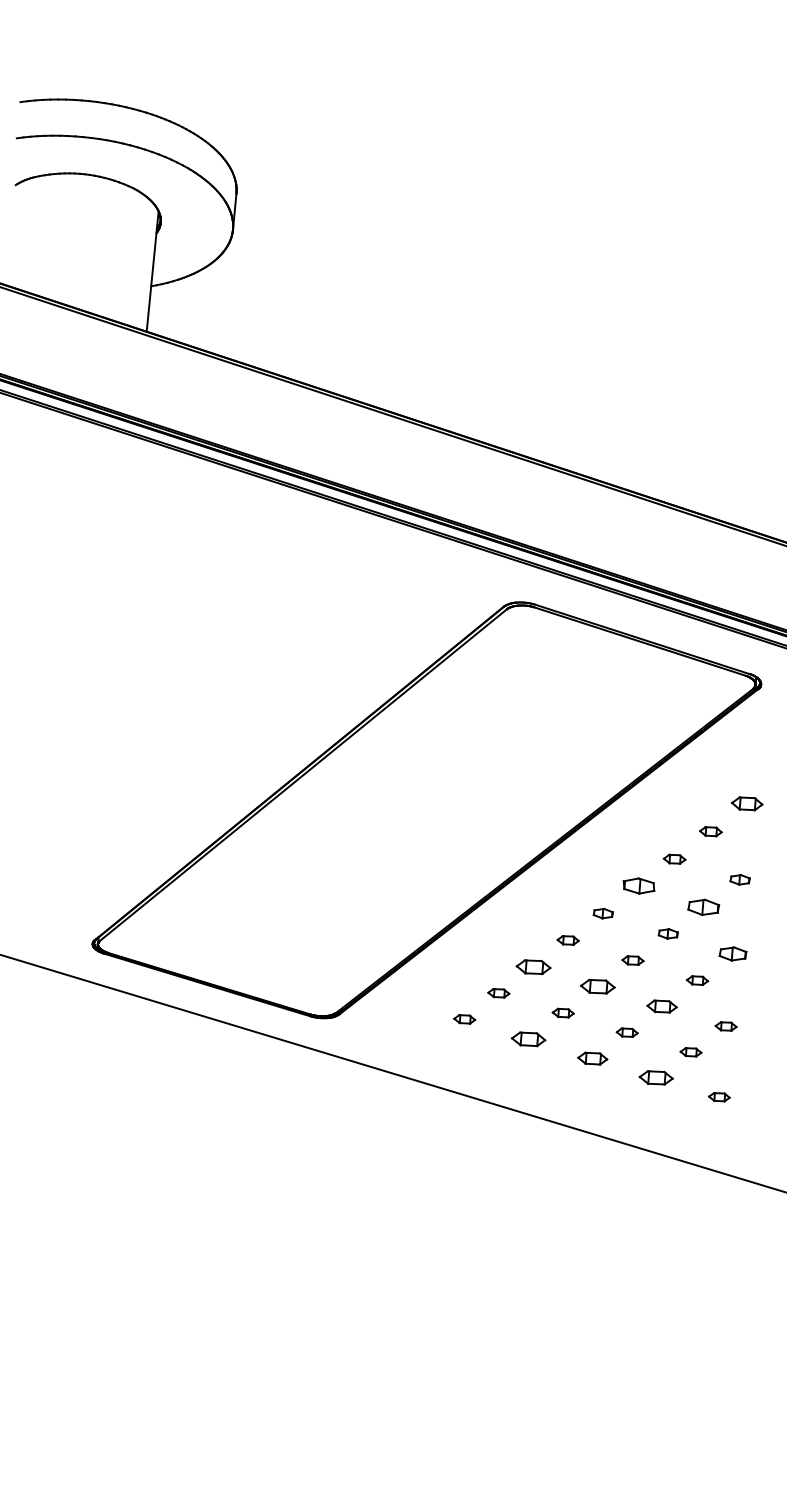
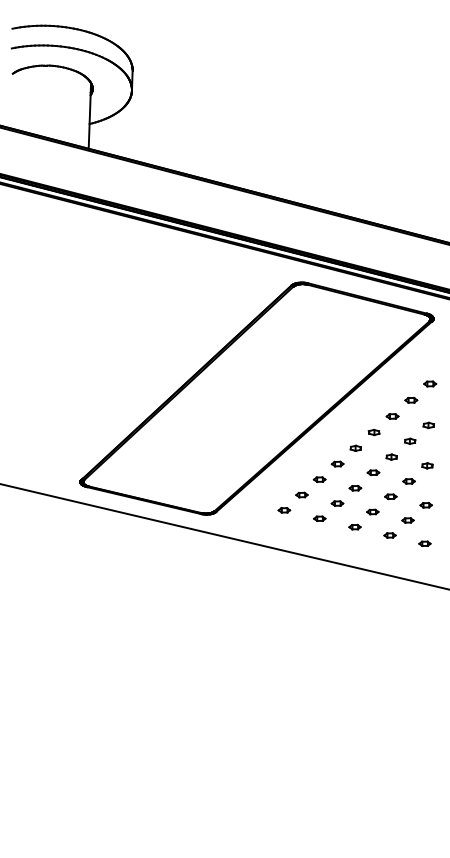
part: (748, 802) -> (430, 383), size x0.71
part: (637, 886) -> (373, 432), size x0.62
part: (704, 905) -> (410, 440), size x0.62
part: (733, 953) -> (427, 465), size x0.71
part: (532, 966) -> (319, 479), size x0.62
part: (598, 987) -> (355, 488), size x0.62
part: (661, 1006) -> (390, 496), size x0.71
part: (528, 1038) -> (319, 518), size x0.62
part: (591, 1057) -> (354, 526), size x0.71
part: (655, 1077) -> (389, 535), size x0.62

